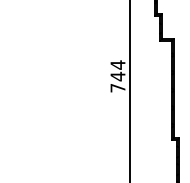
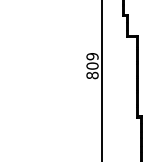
text: (117, 75) -> (92, 65), 744 -> 809

